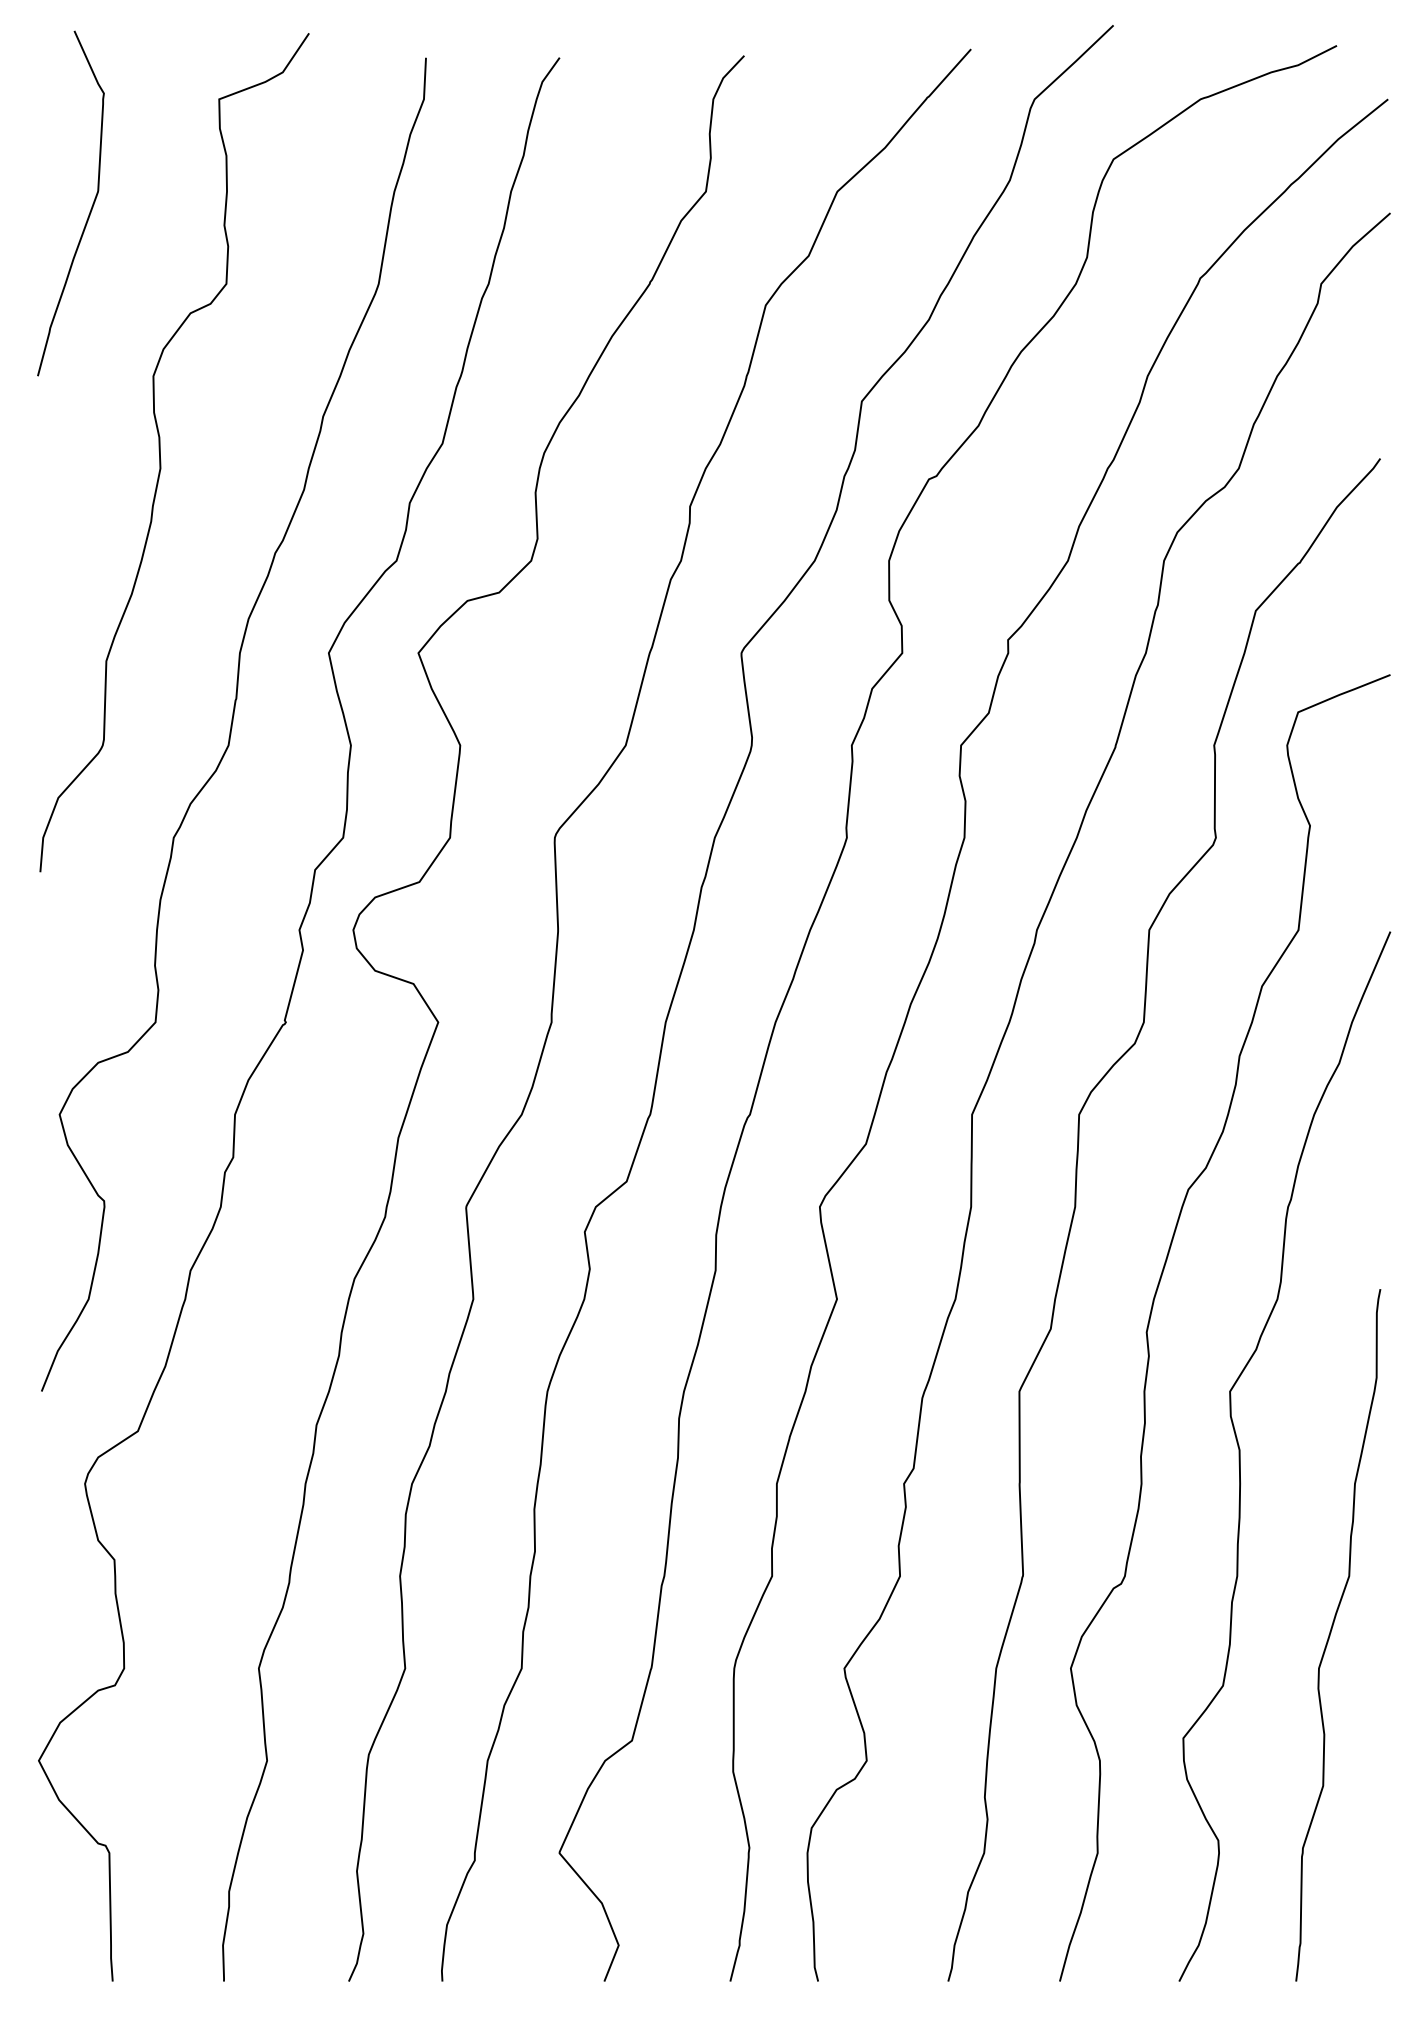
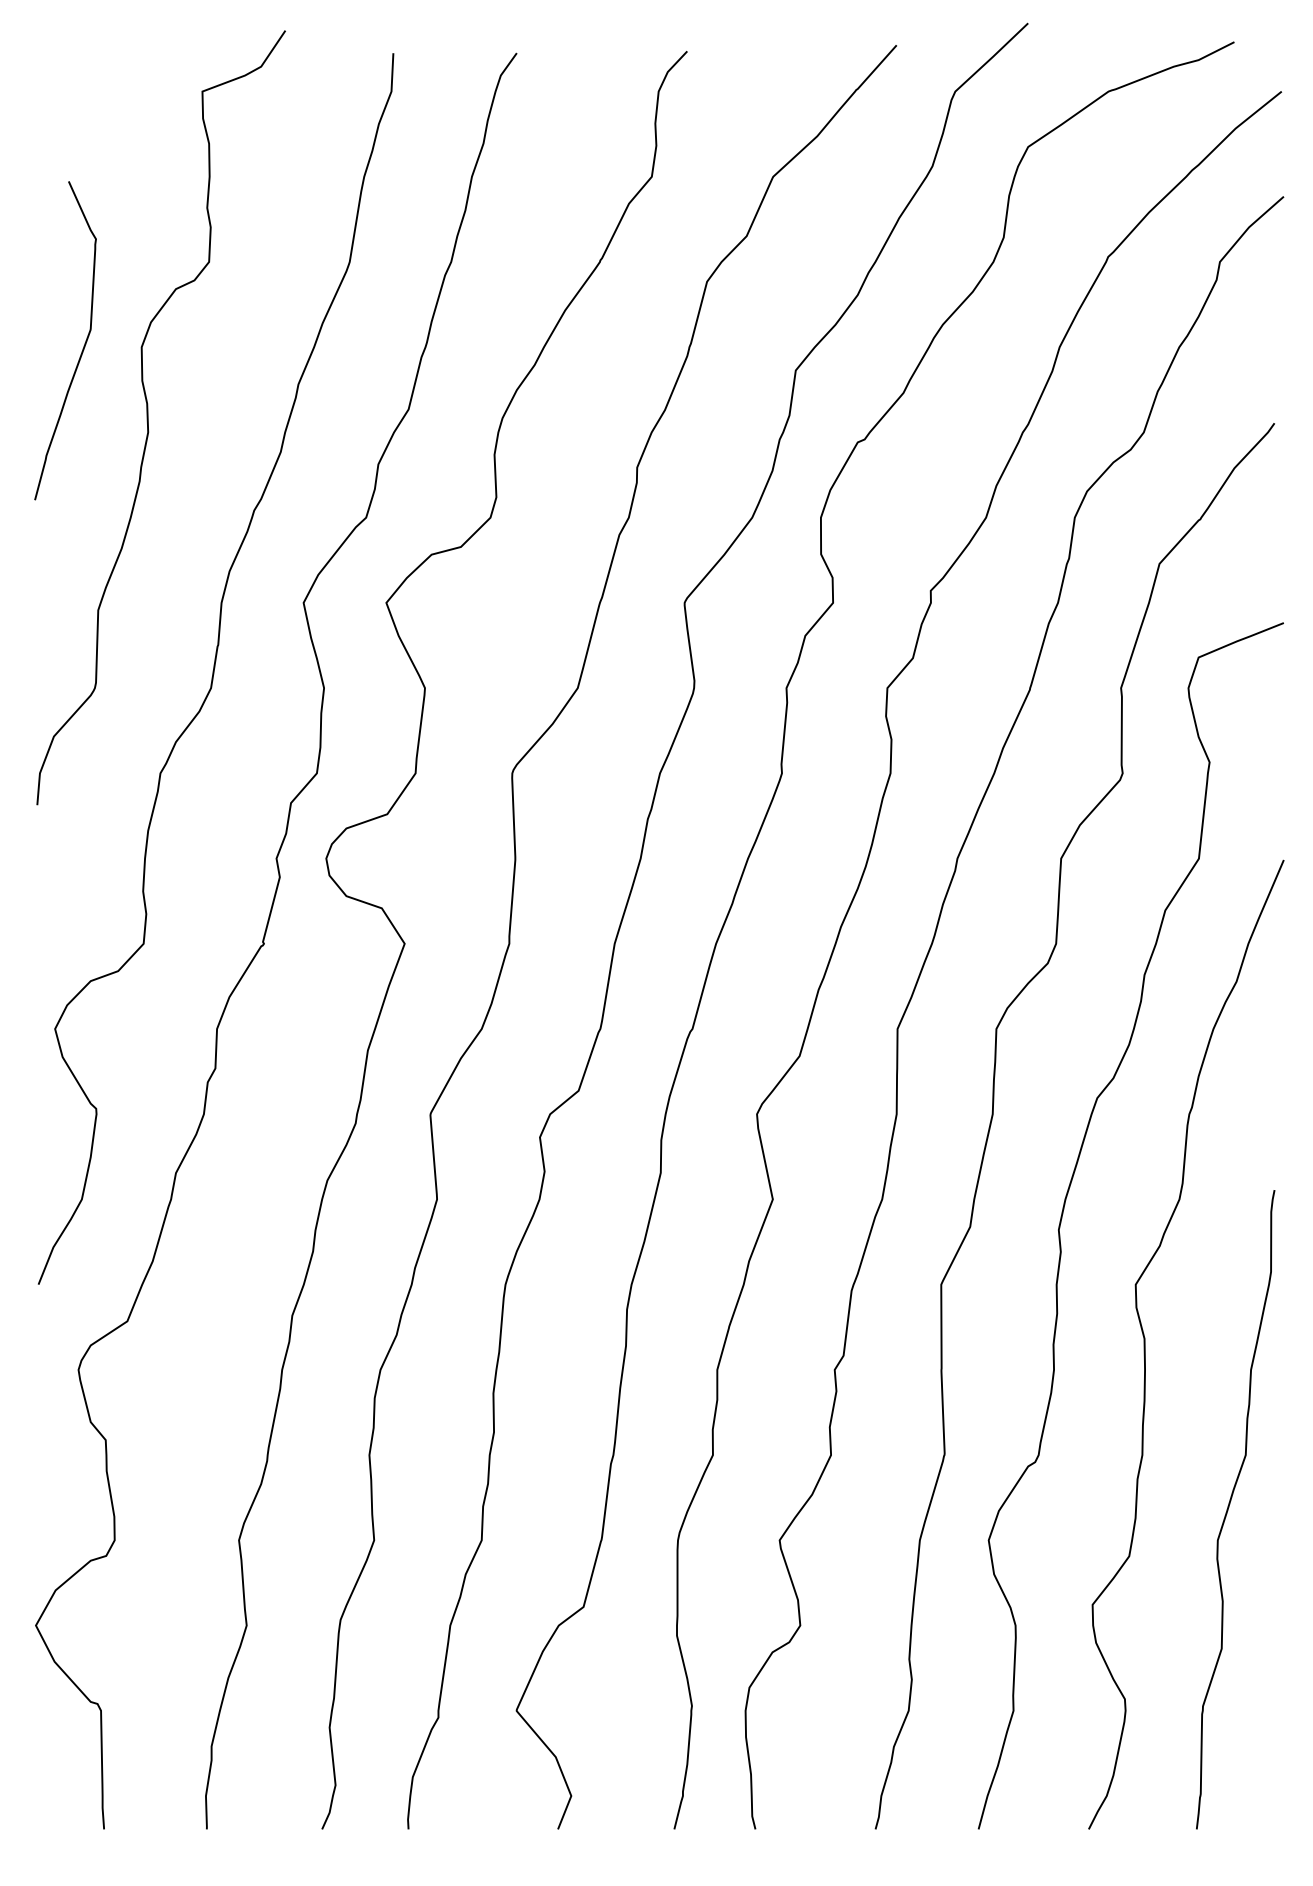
curve: (89, 211) -> (82, 348), moved

